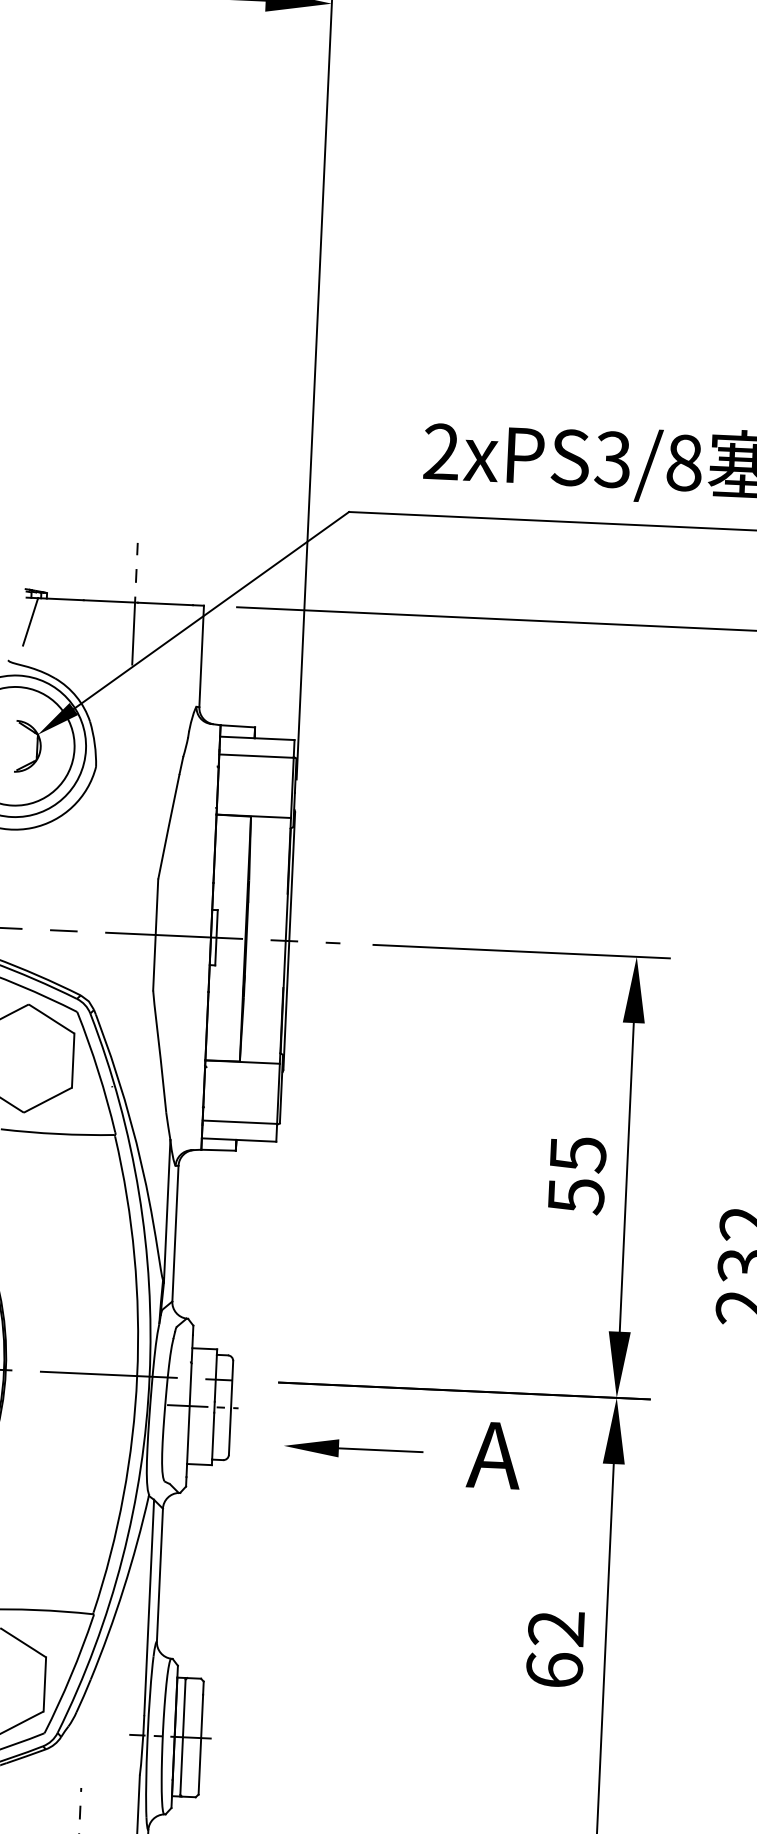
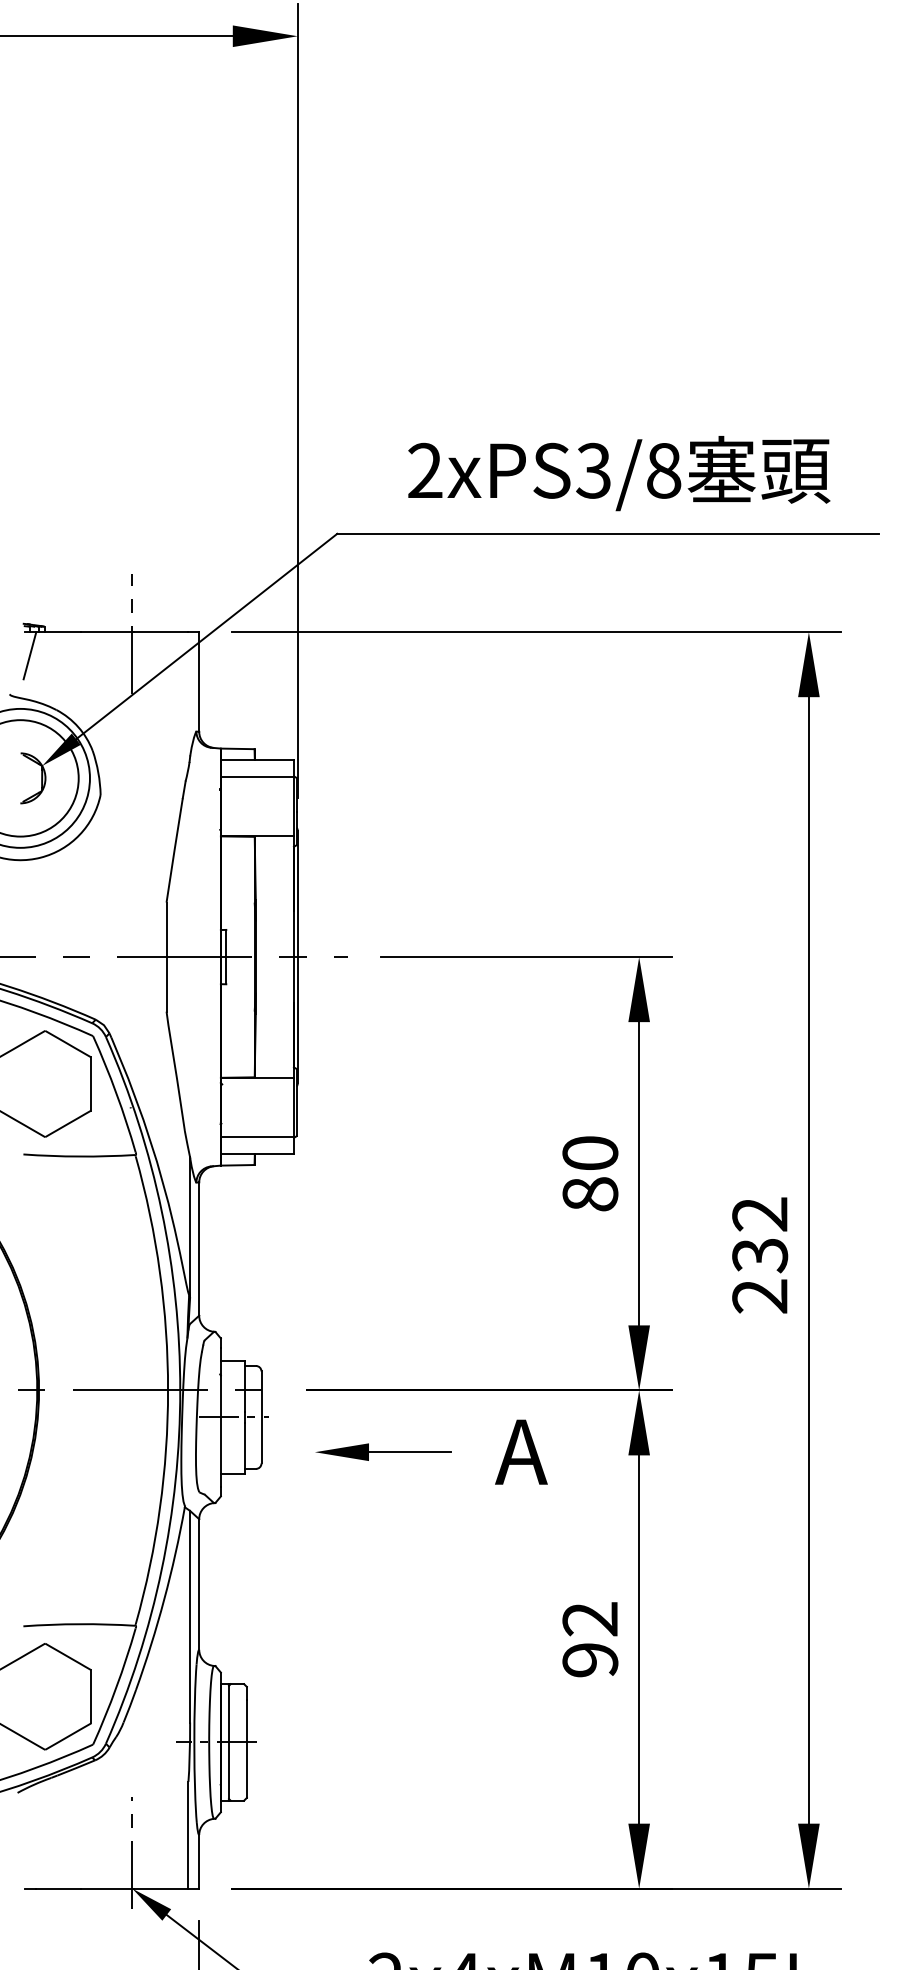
text: (577, 1175) -> (590, 1174), 55 -> 80
text: (554, 1669) -> (590, 1659), 62 -> 92

